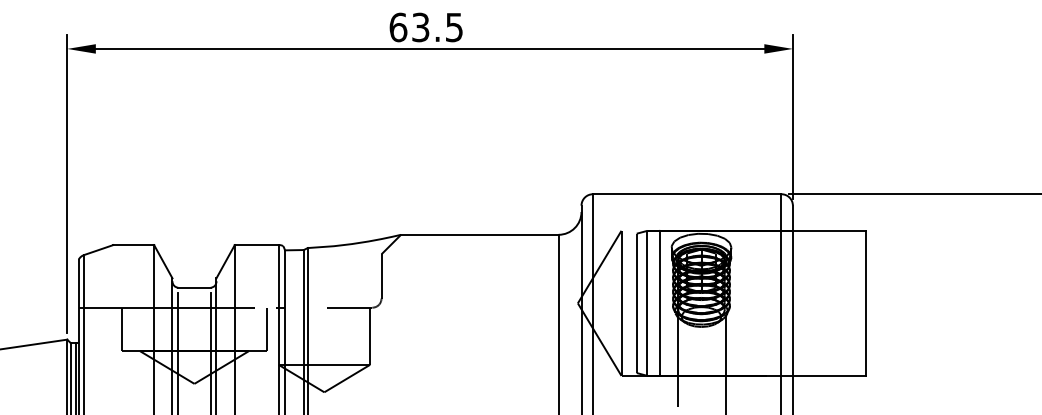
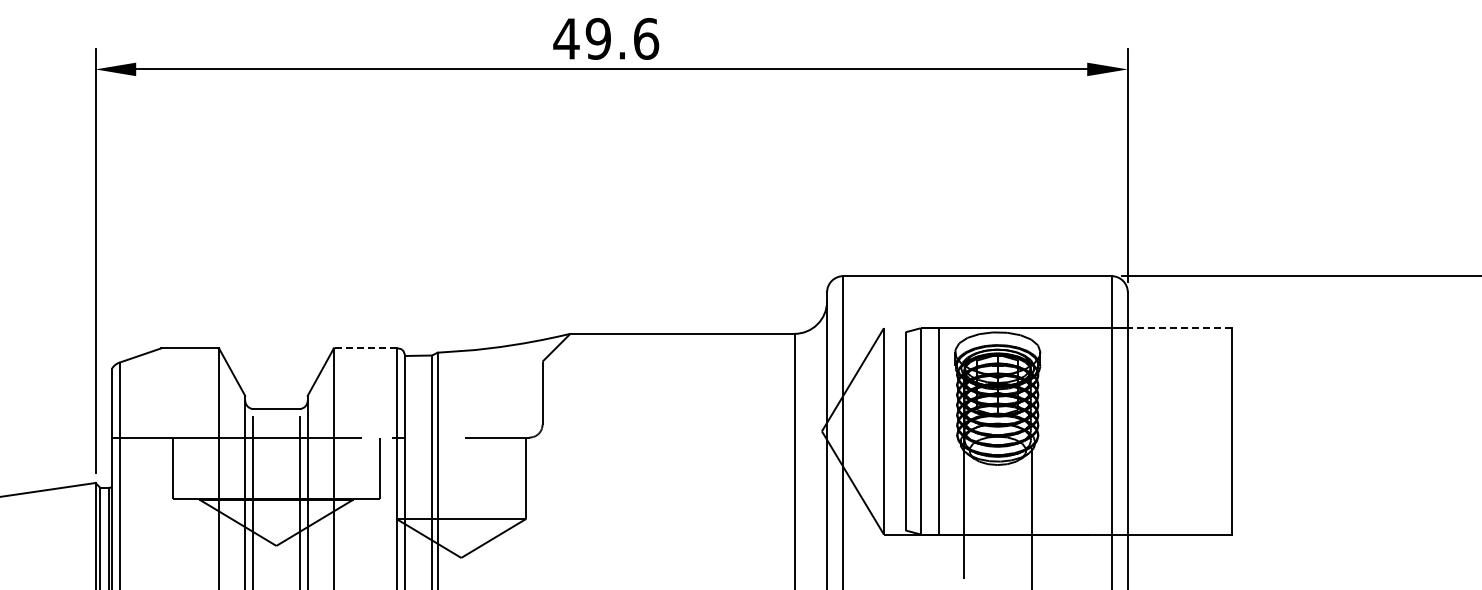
text: (426, 27) -> (606, 38), 63.5 -> 49.6
line: (829, 231) -> (1179, 328), solid -> dashed
line: (257, 245) -> (365, 348), solid -> dashed

